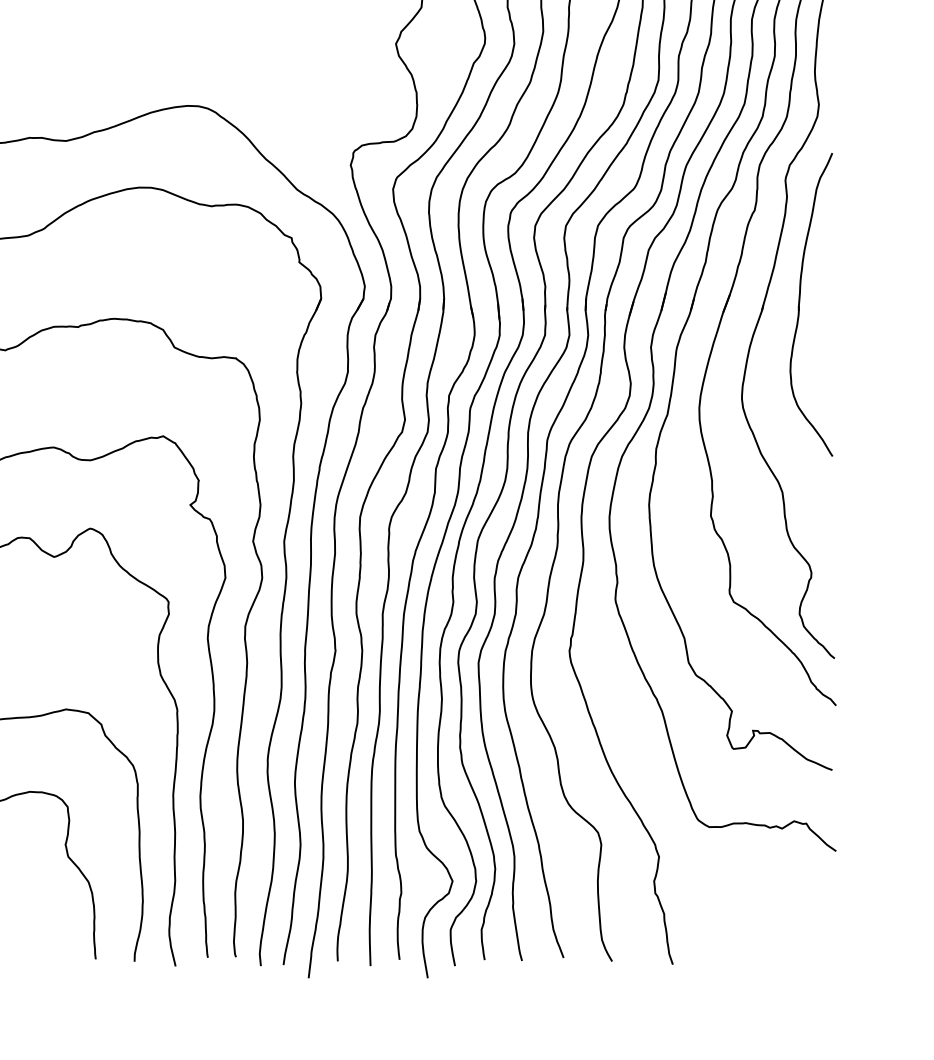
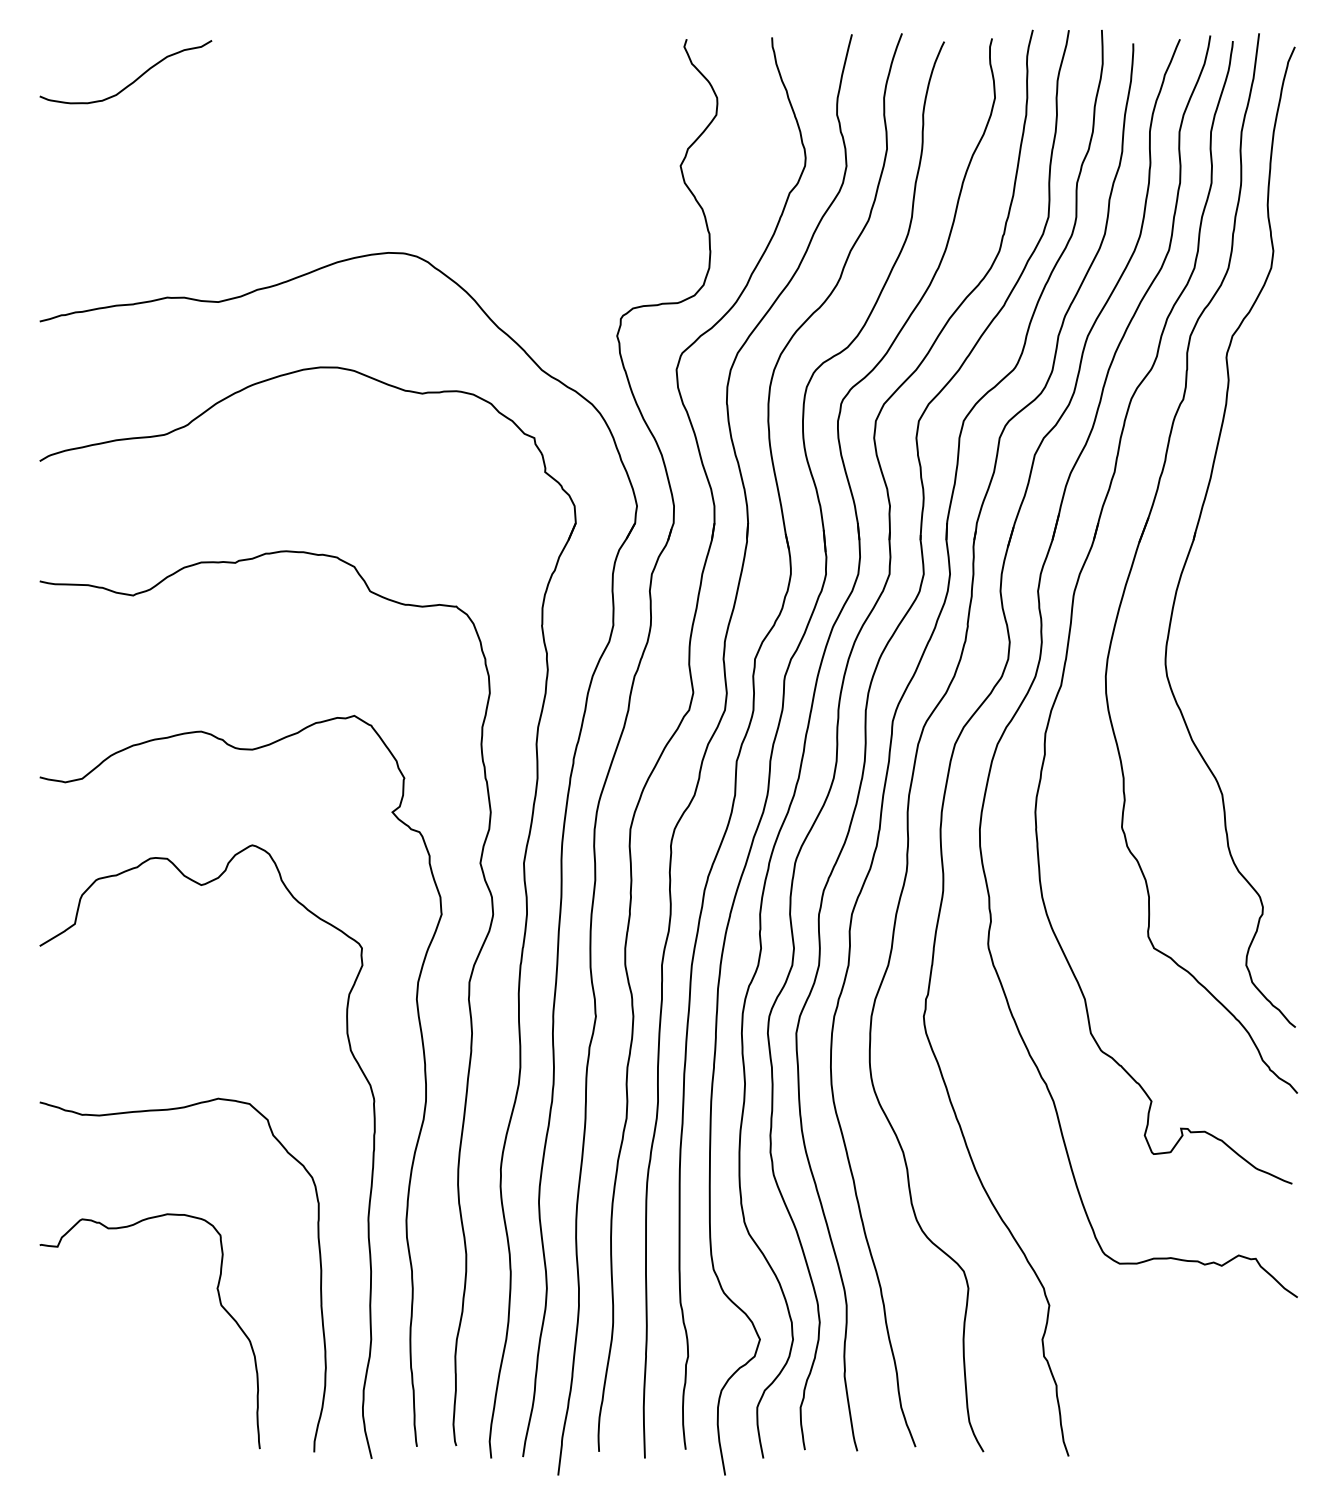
part: (799, 304) -> (1246, 531), removed

